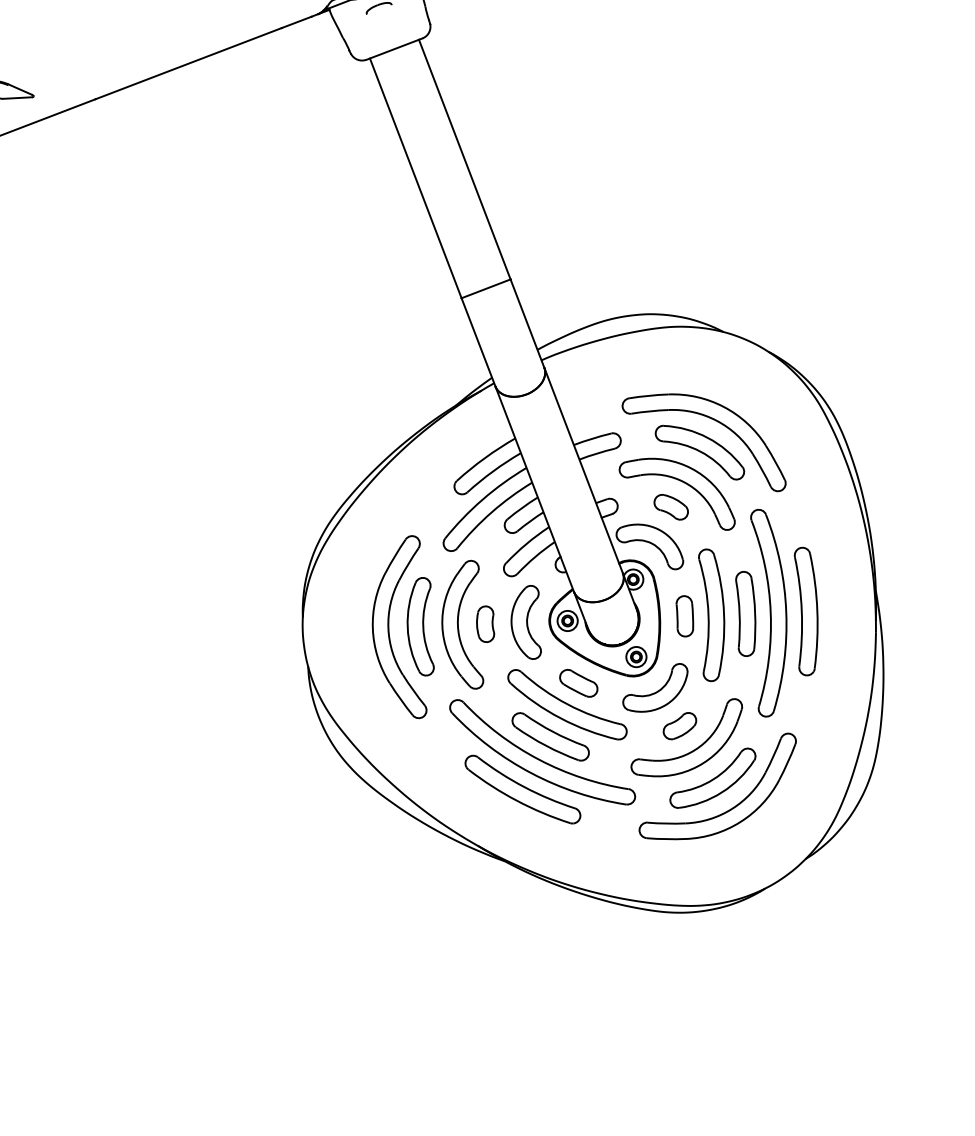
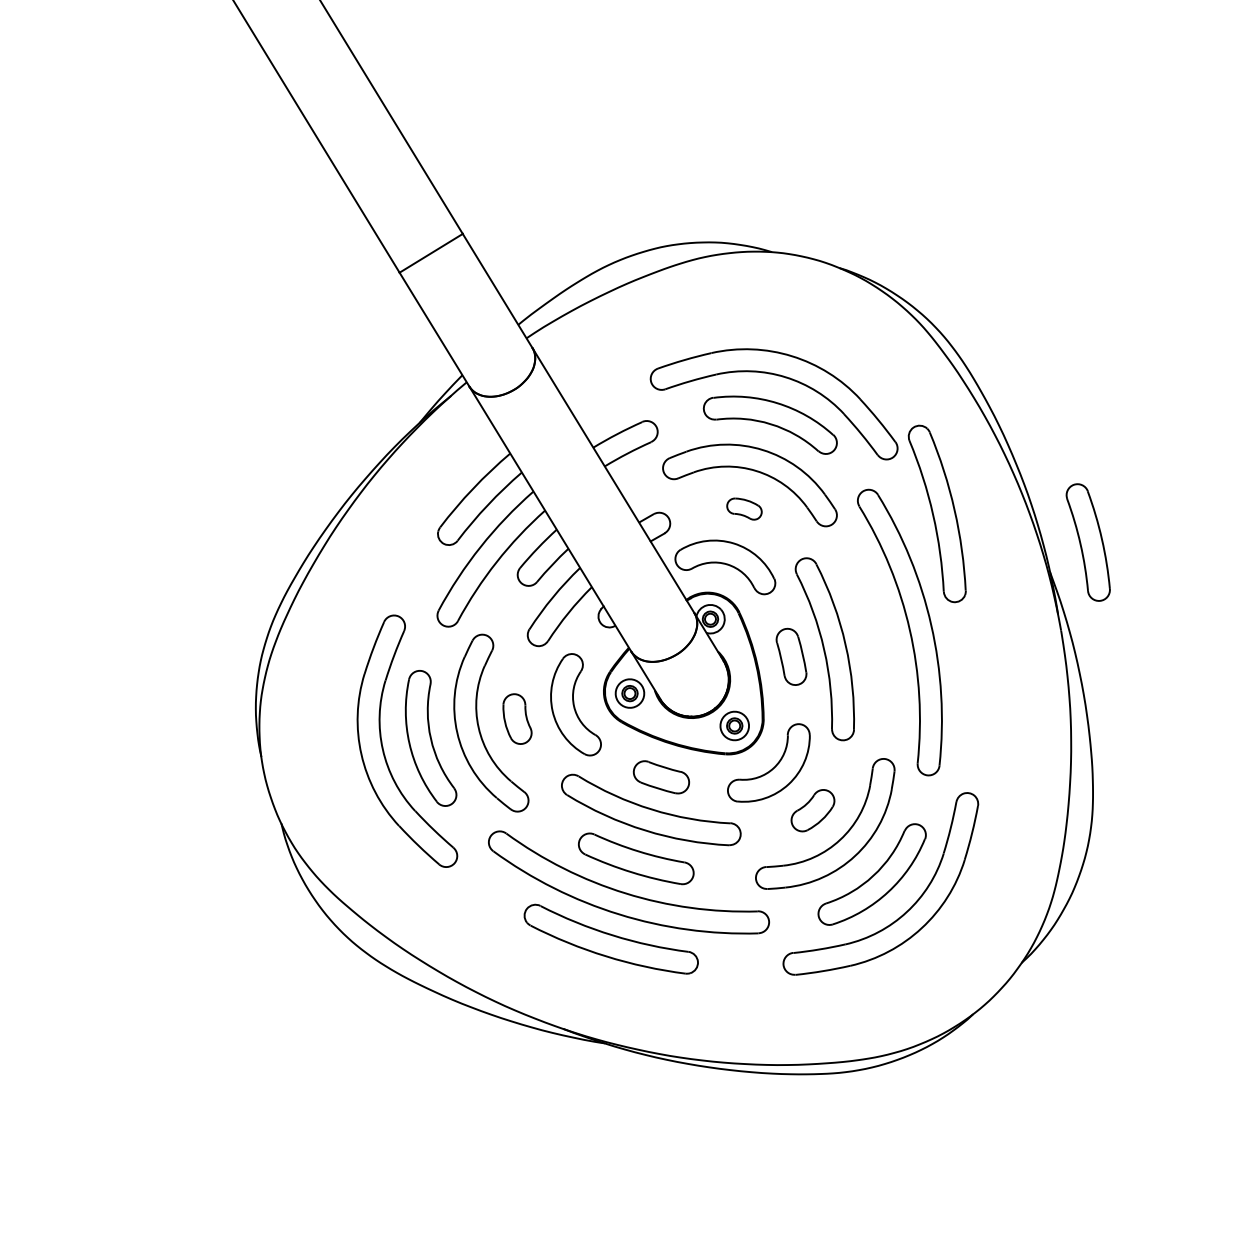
part: (670, 507) -> (743, 509), size x0.7
part: (805, 611) -> (938, 513), moved
part: (745, 613) -> (1088, 541), moved

